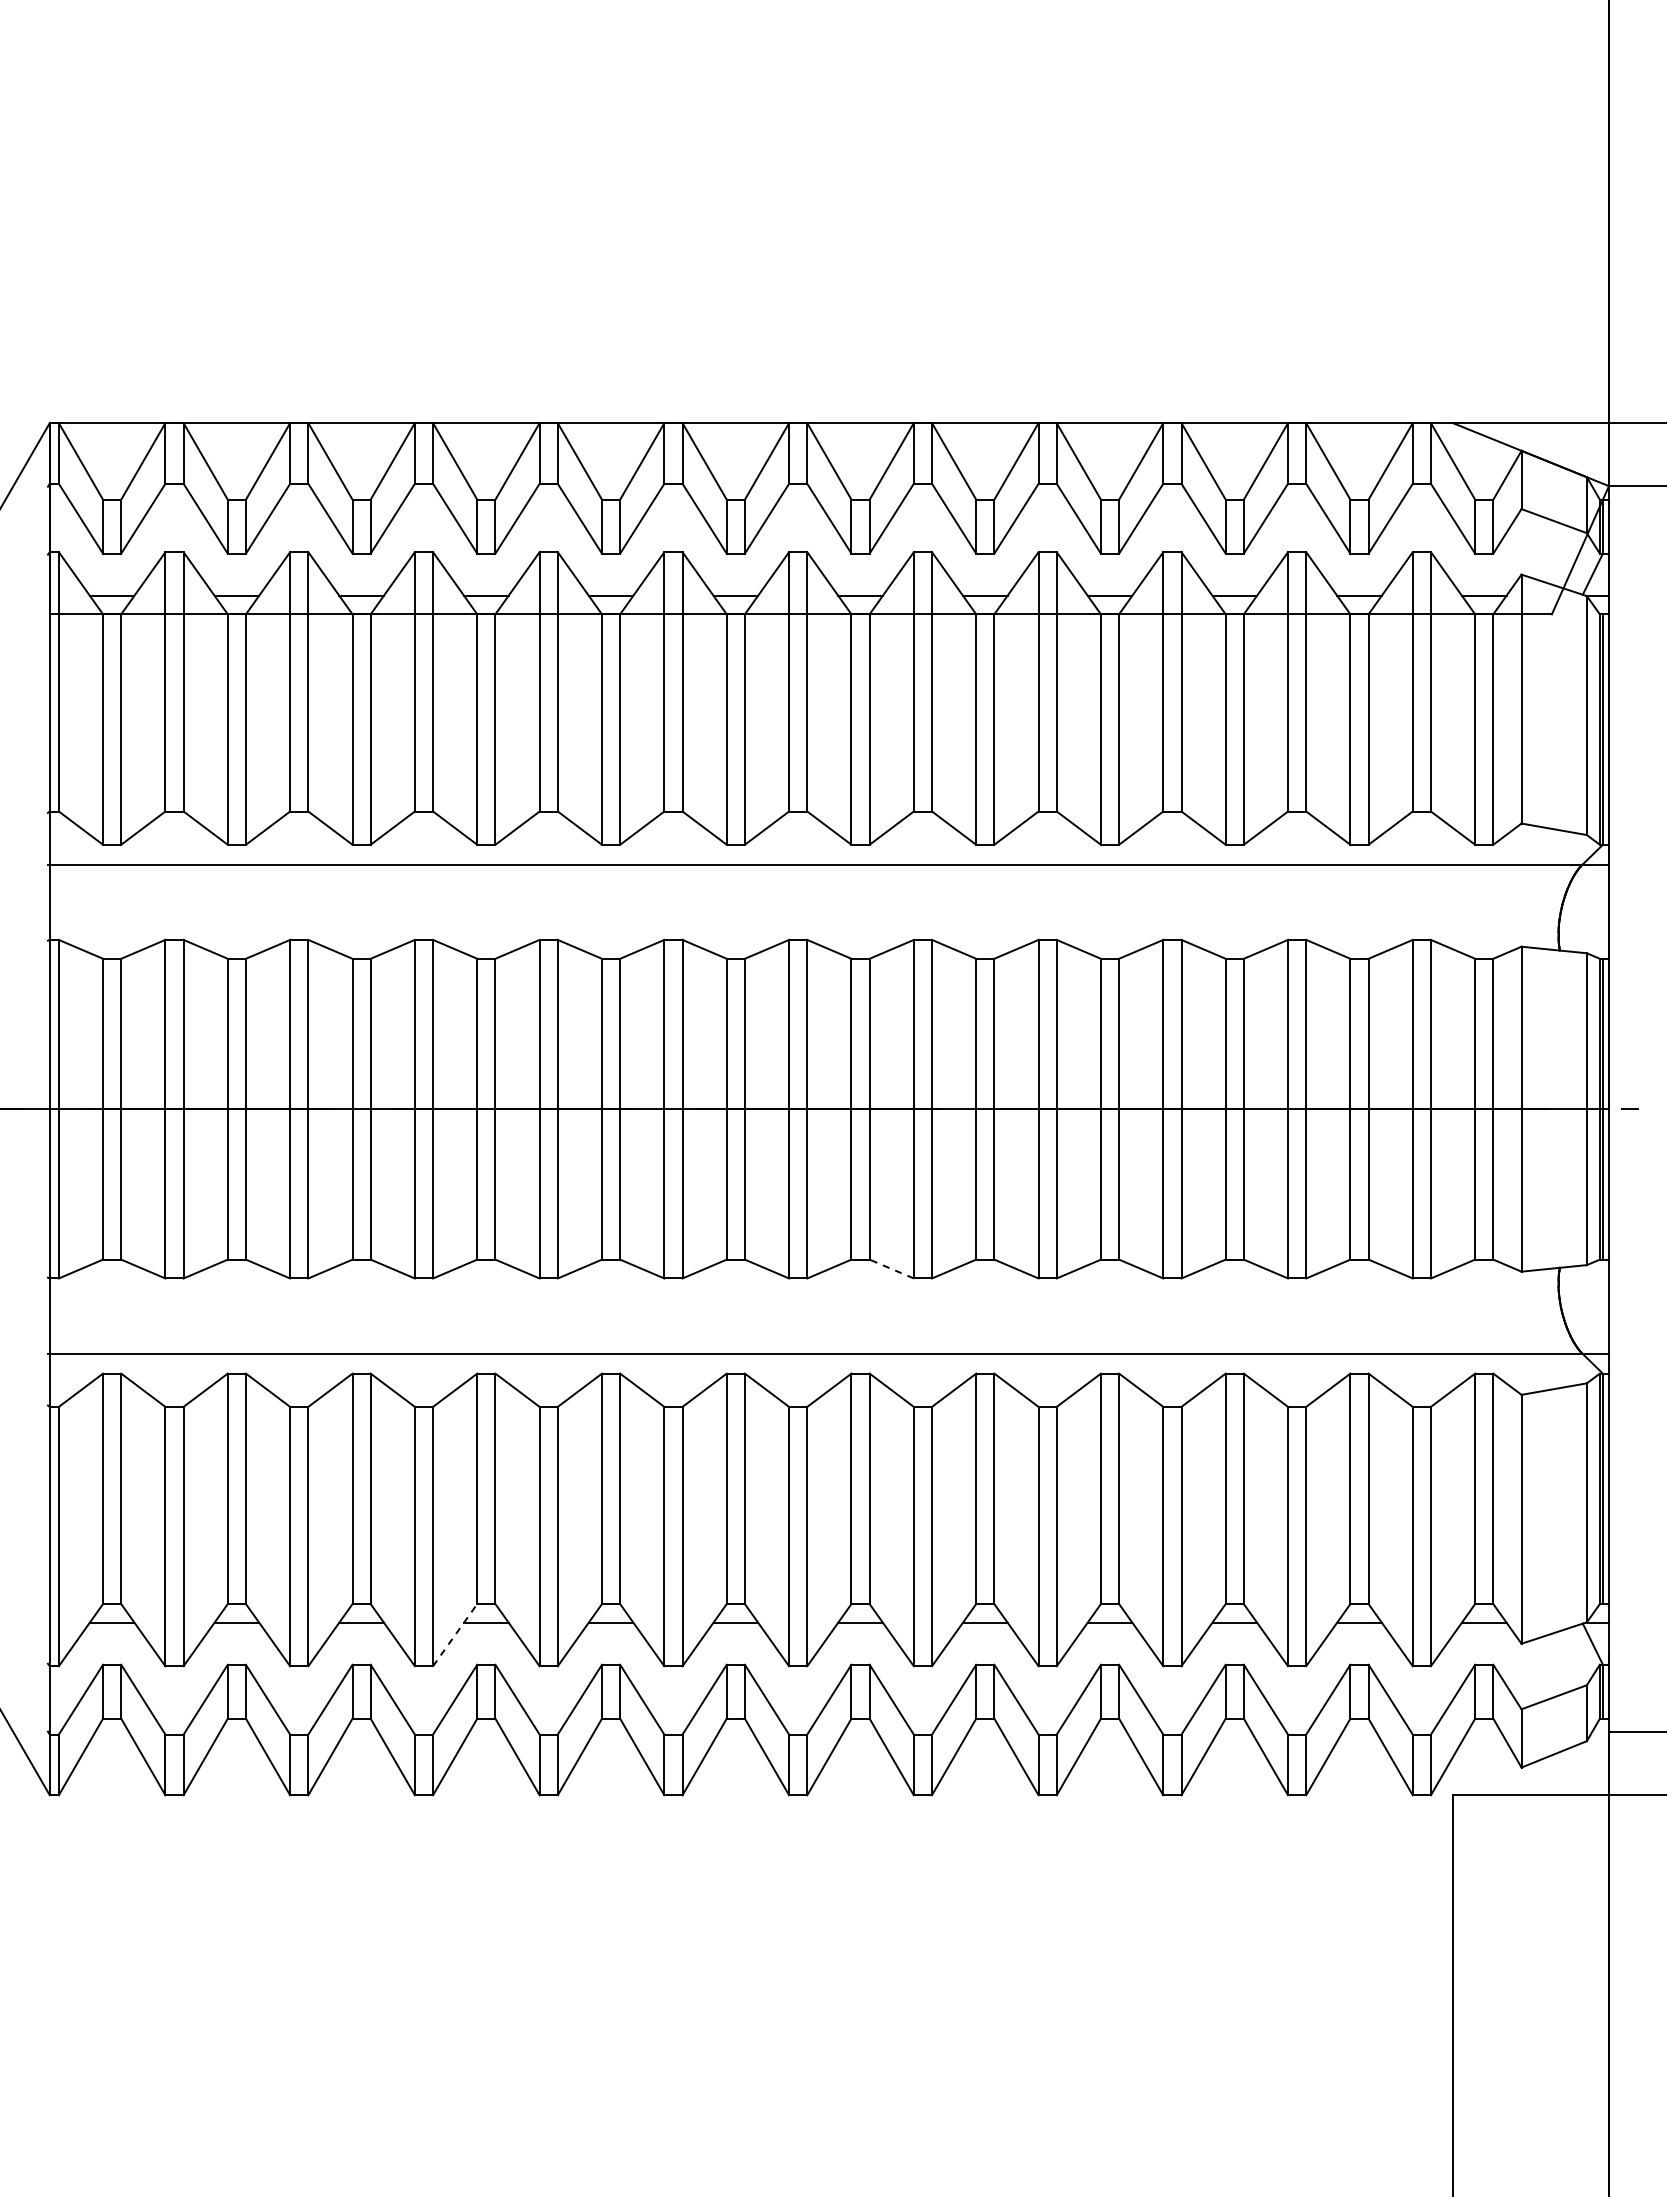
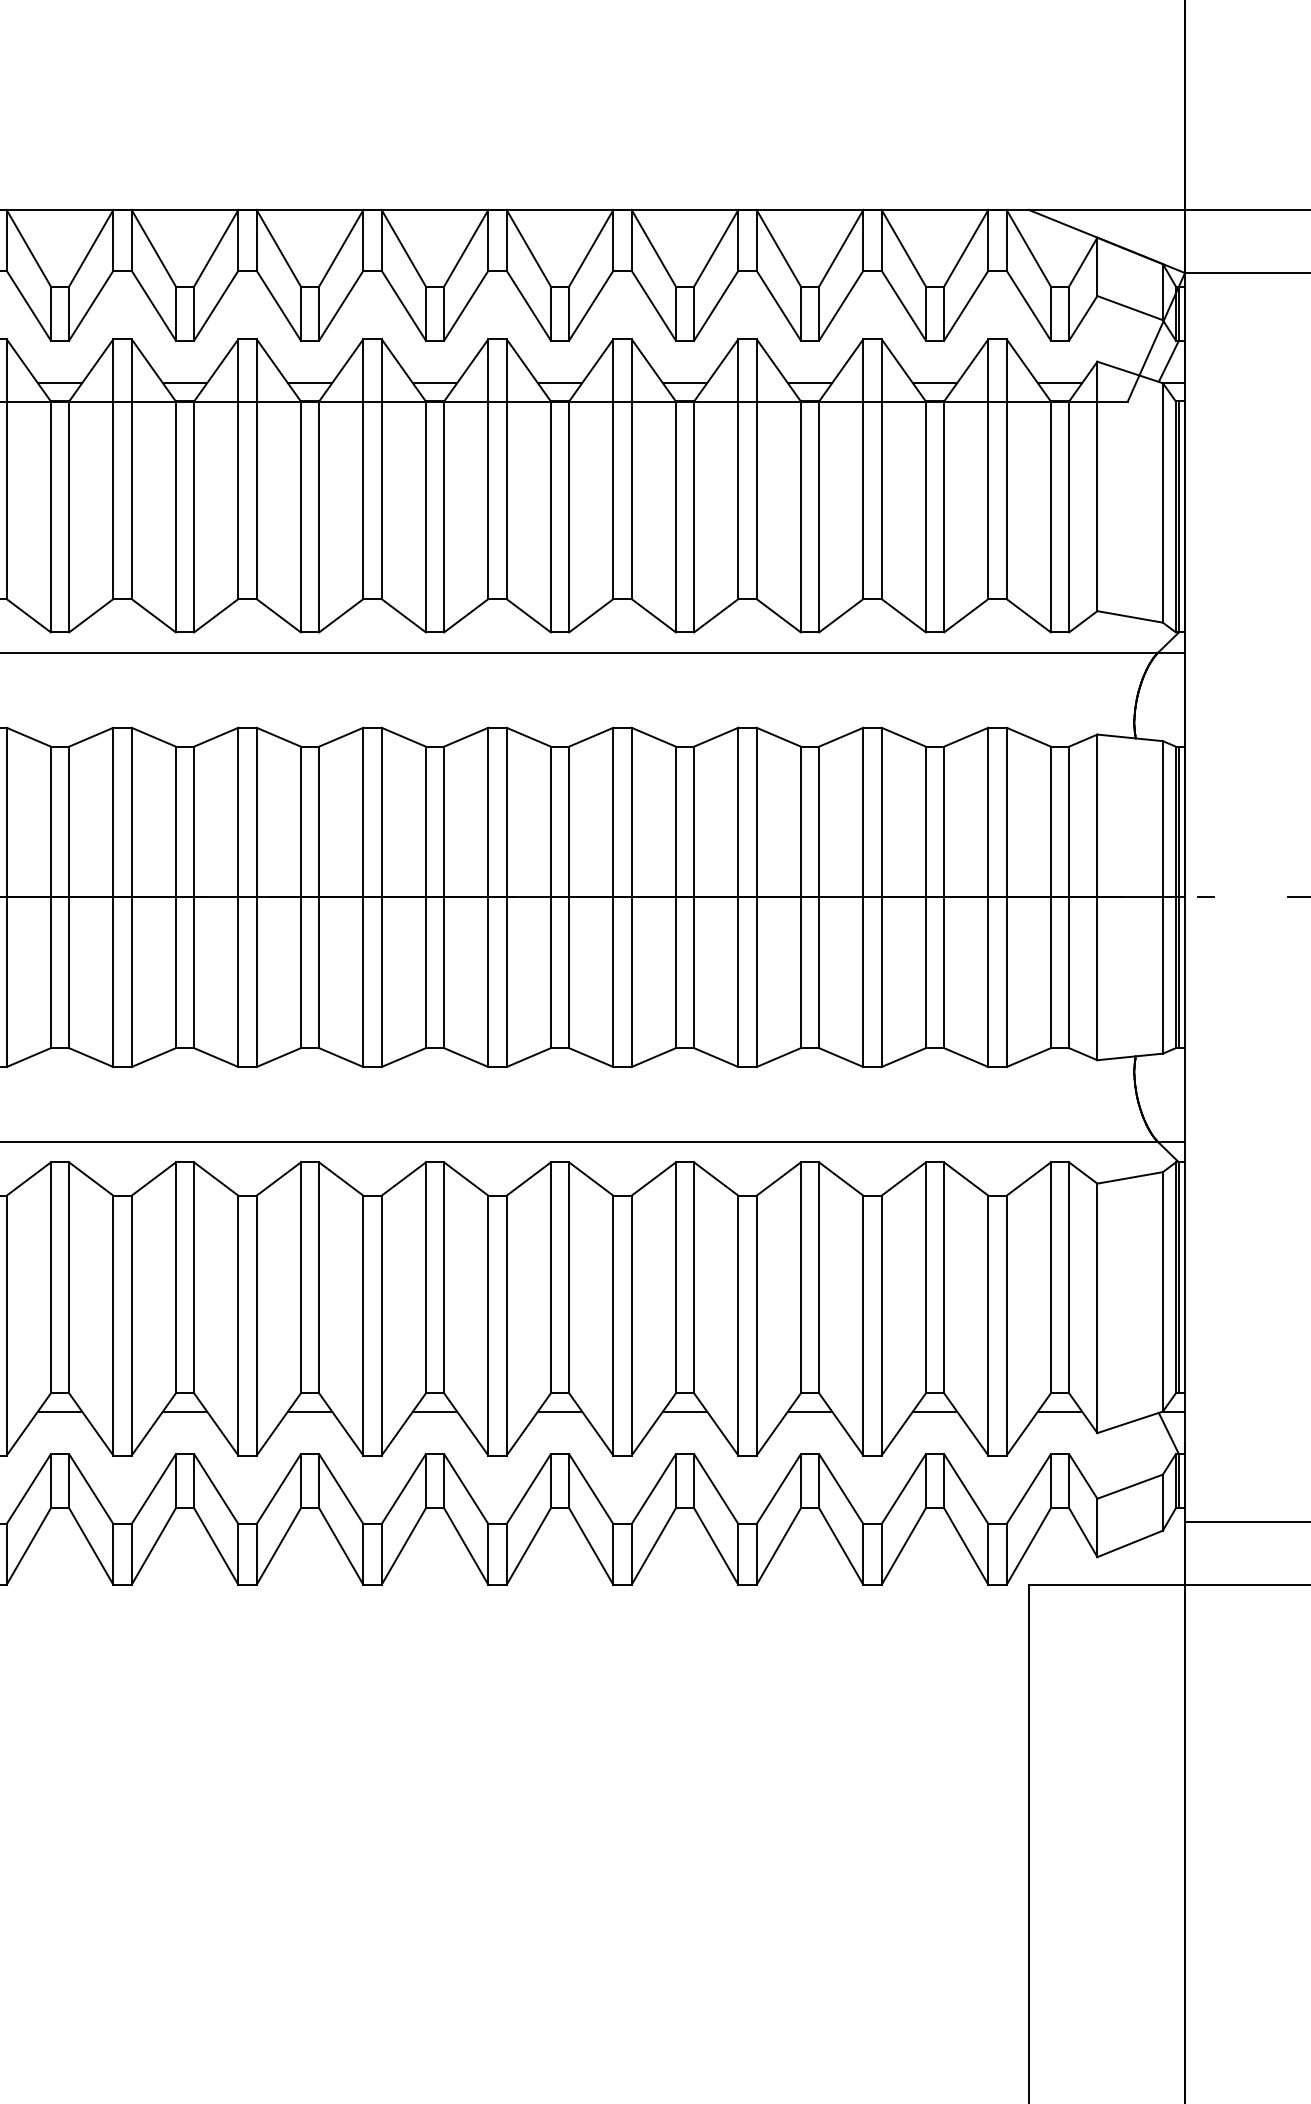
line: (891, 1268) -> (466, 1057), dashed -> solid
line: (455, 1634) -> (29, 1423), dashed -> solid

